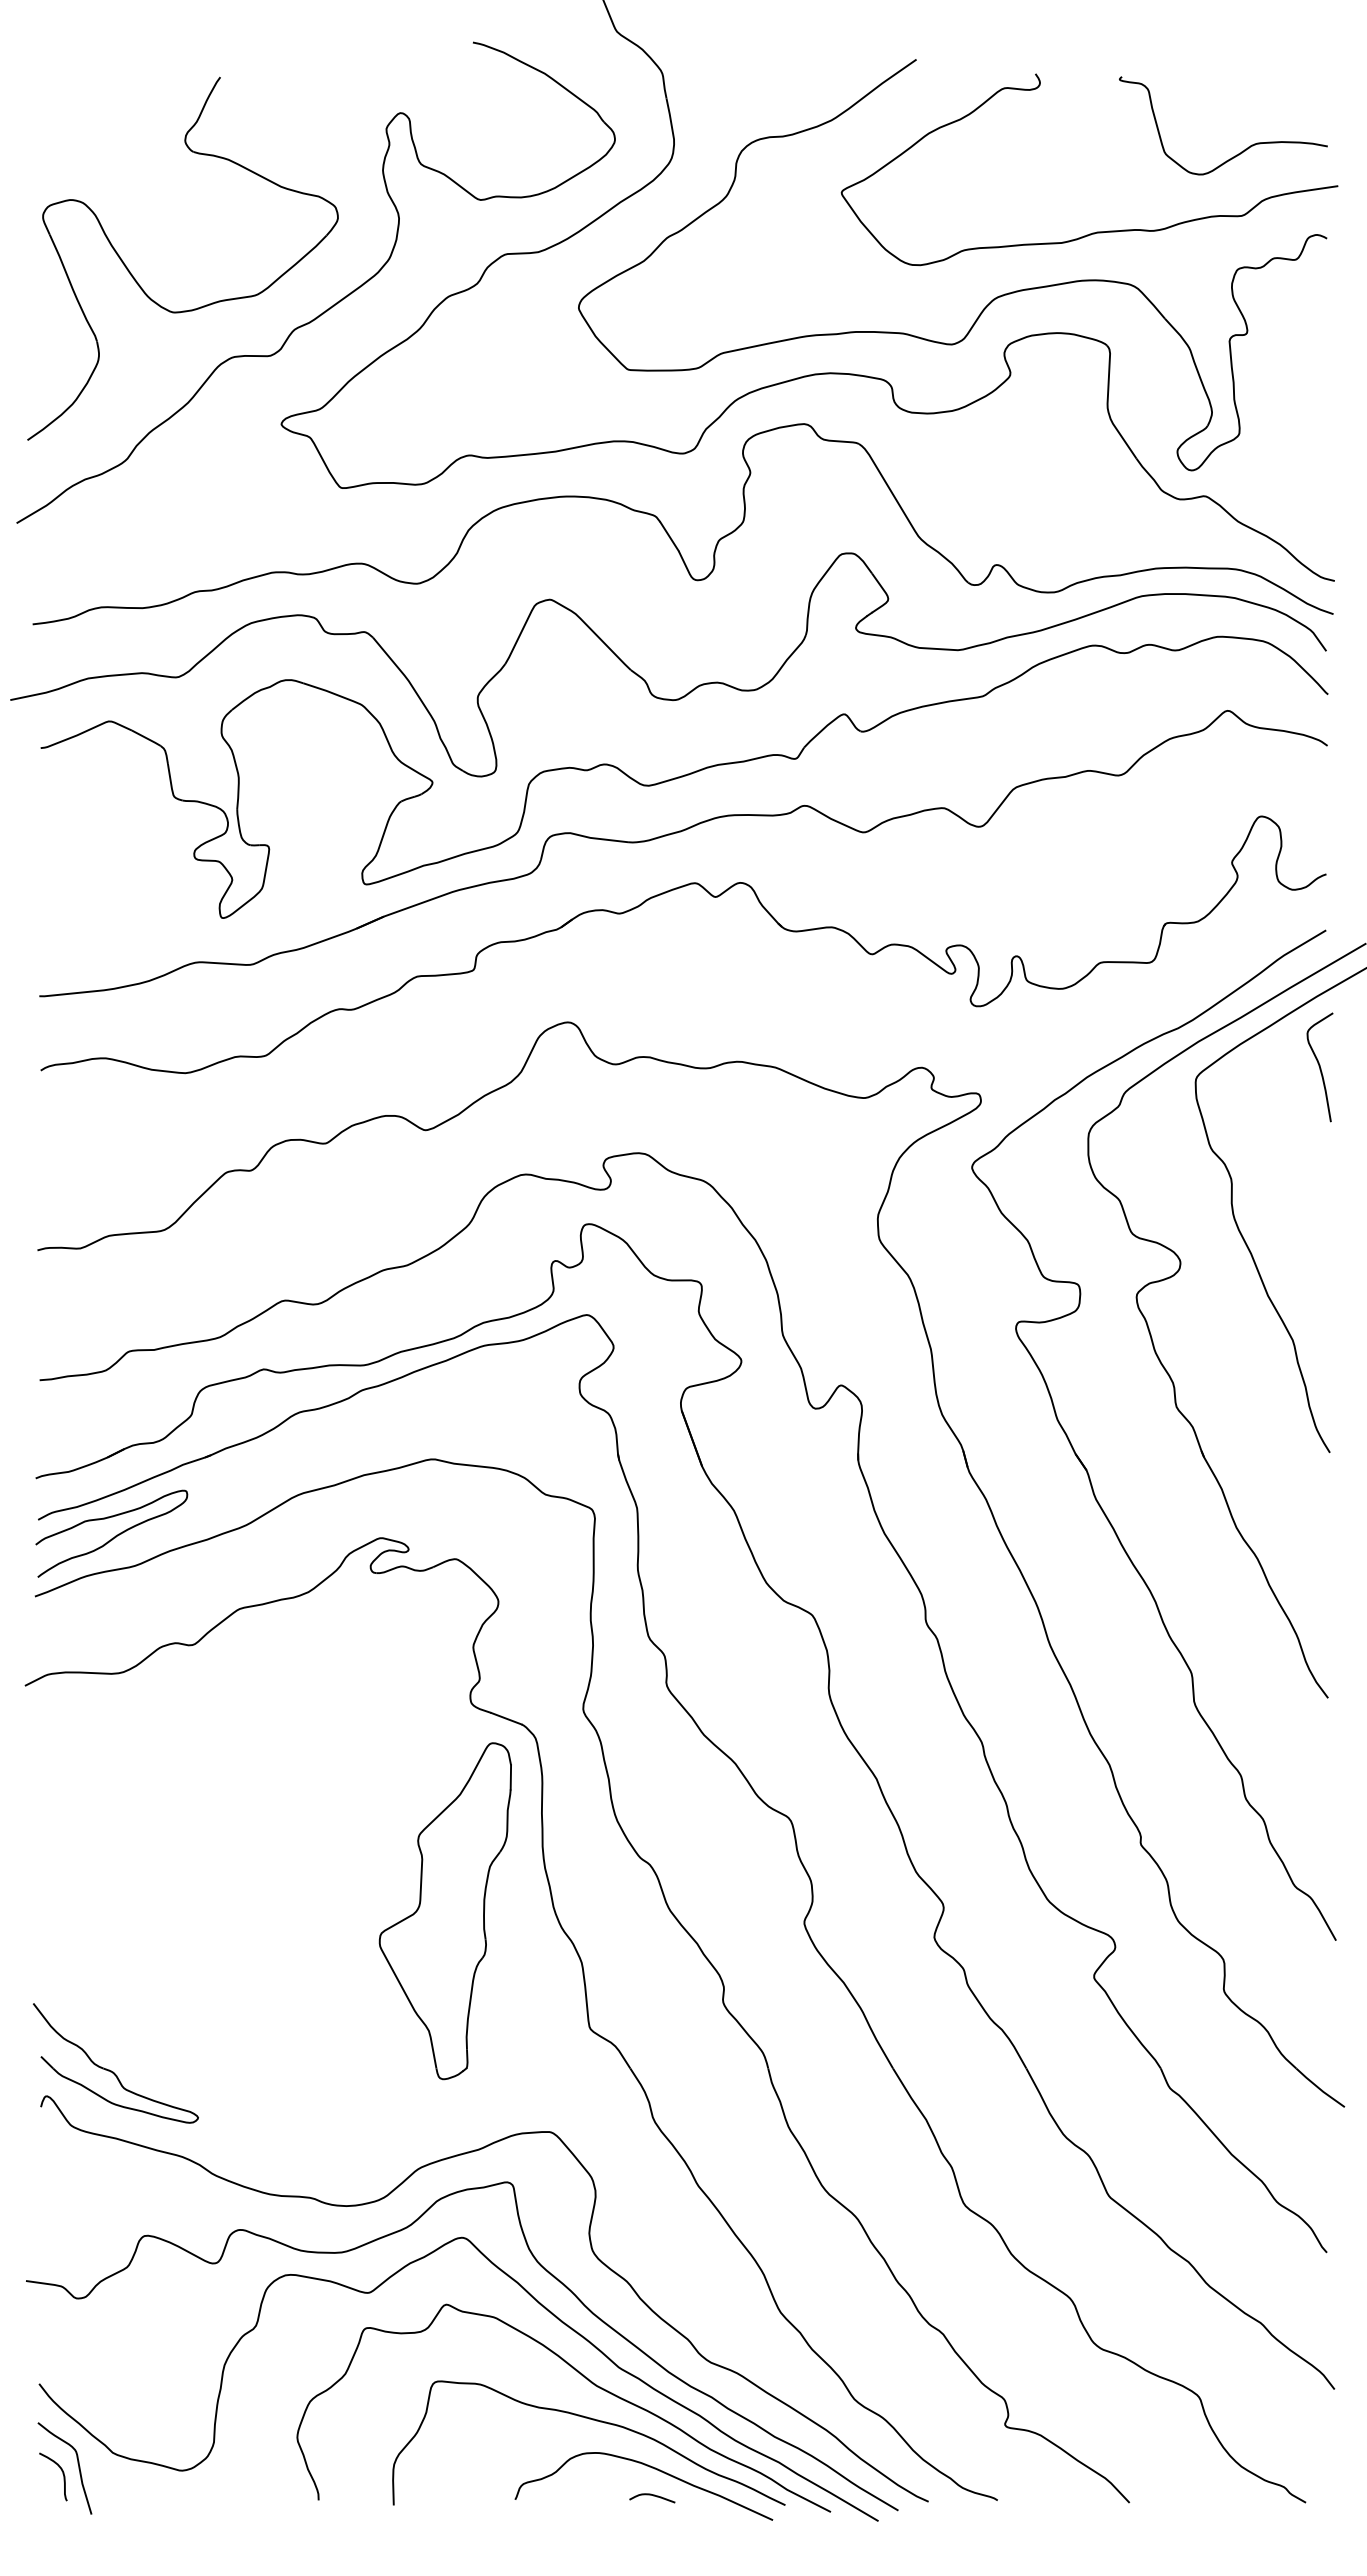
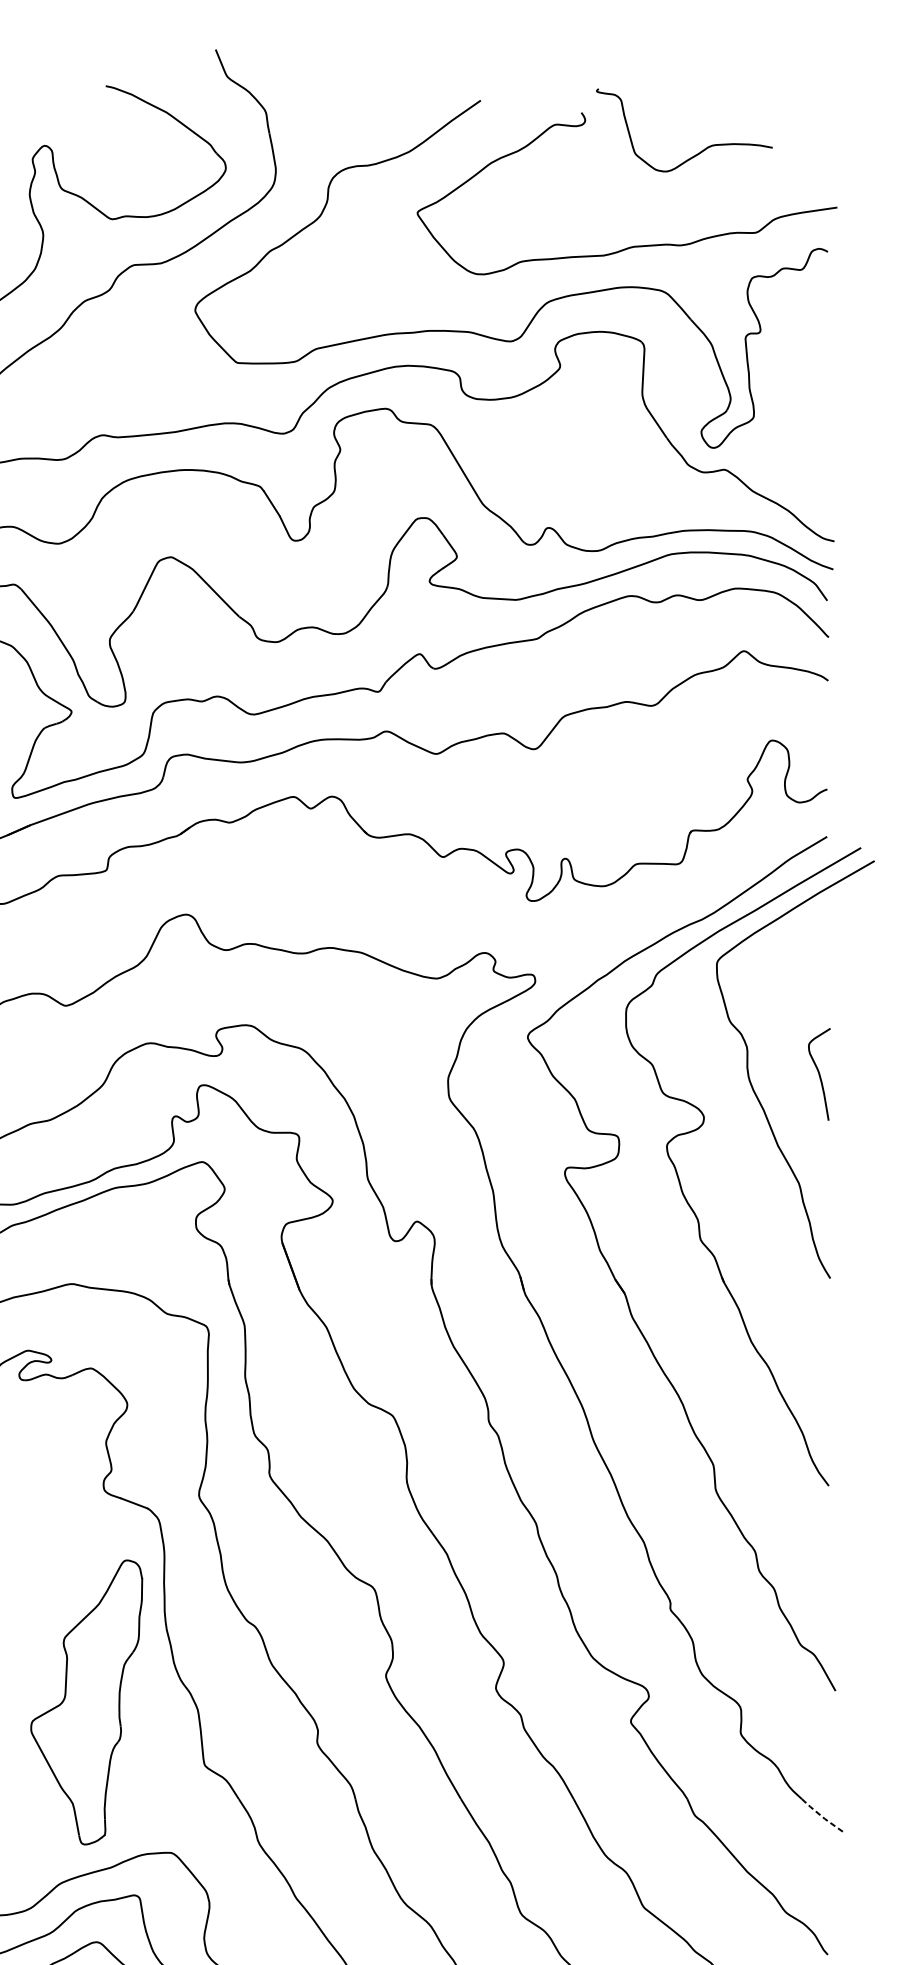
curve: (1241, 151) -> (699, 152), moved
curve: (1319, 1067) -> (819, 1074), moved
part: (444, 1911) -> (85, 1702), moved
line: (1319, 2088) -> (821, 1816), solid -> dashed

